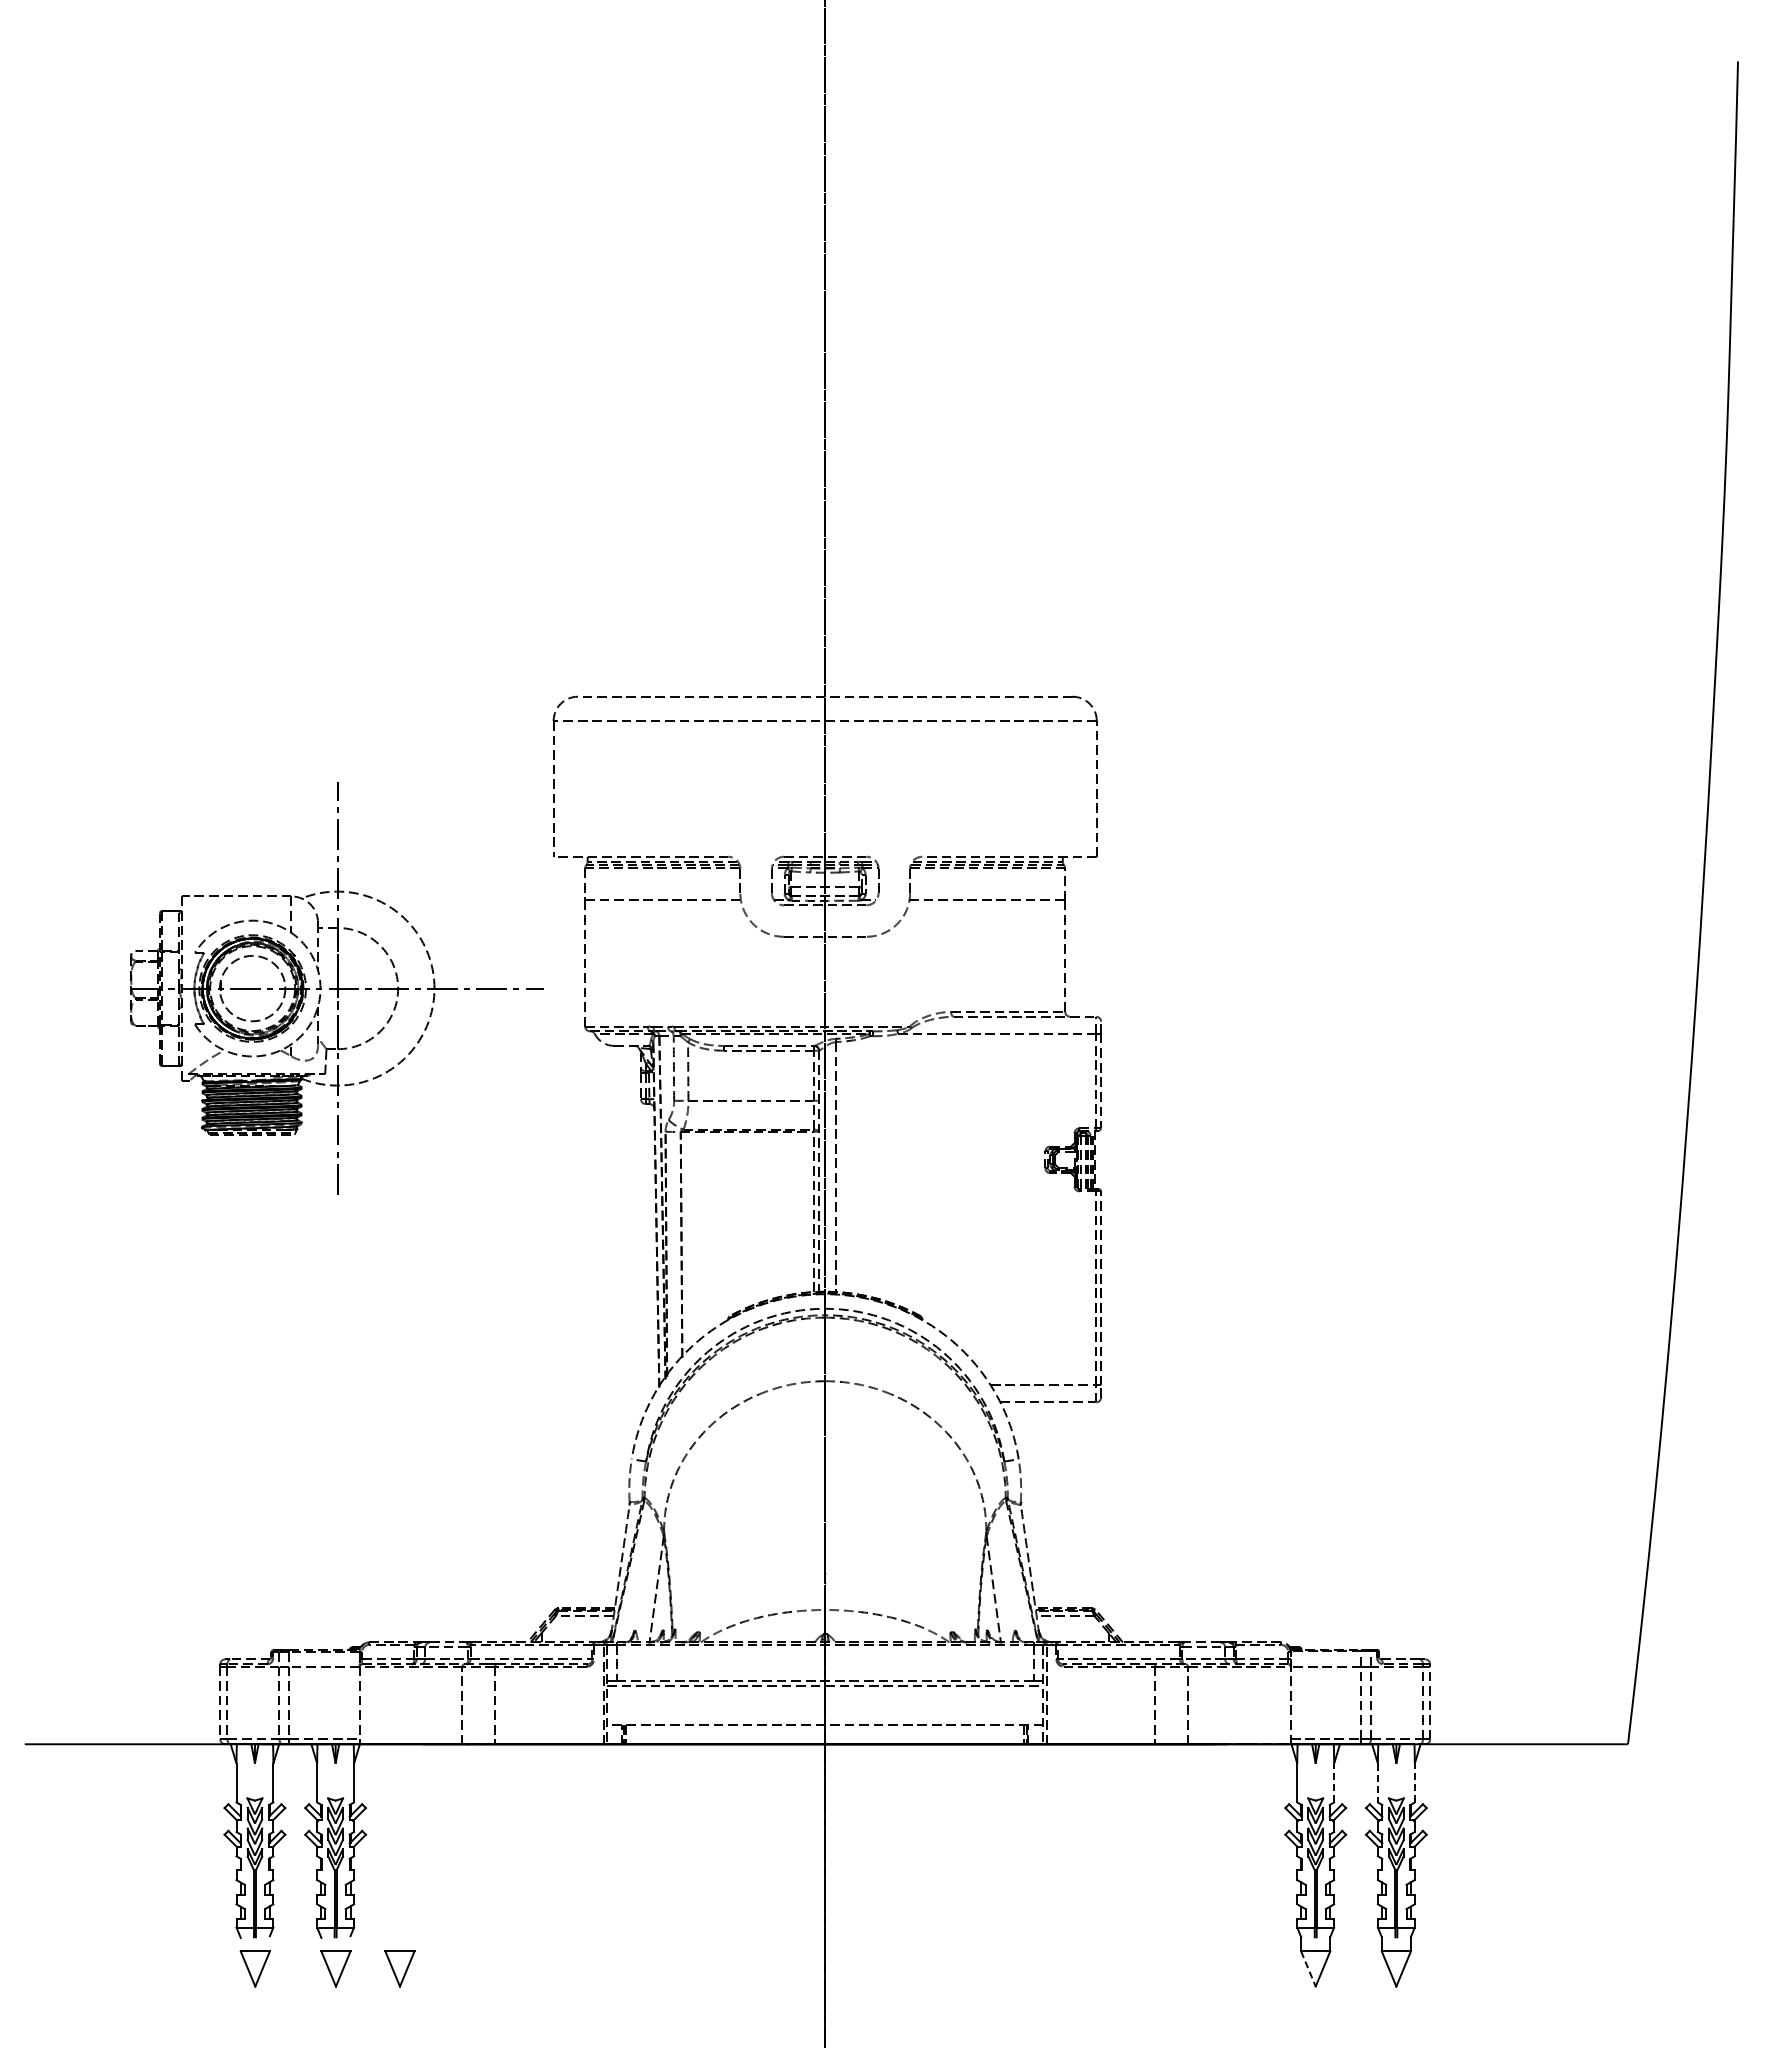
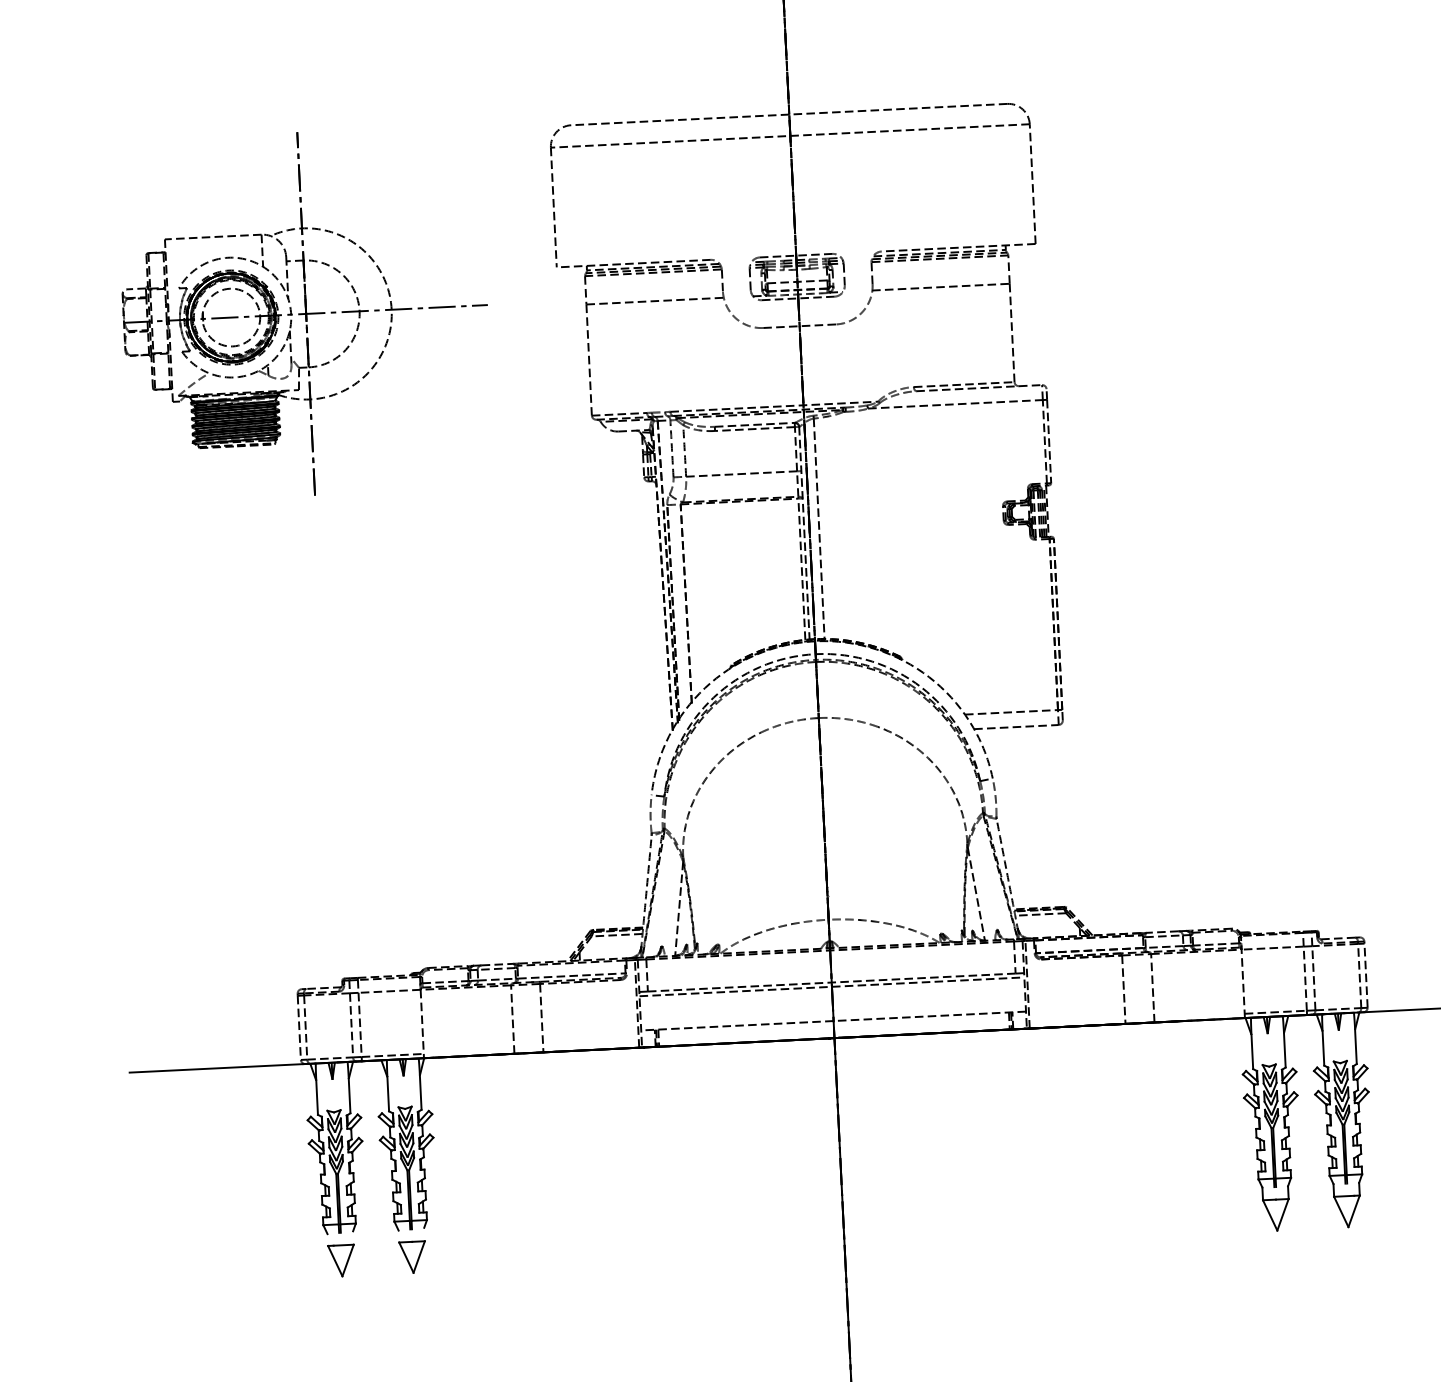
part: (336, 988) -> (305, 313), moved
line: (1334, 1782) -> (1285, 1049), dashed -> solid
line: (1414, 1782) -> (1355, 1046), dashed -> solid
line: (1377, 1783) -> (1323, 1048), dashed -> solid
part: (399, 1968) -> (468, 1254), removed
line: (1308, 1969) -> (1270, 1215), dashed -> solid

